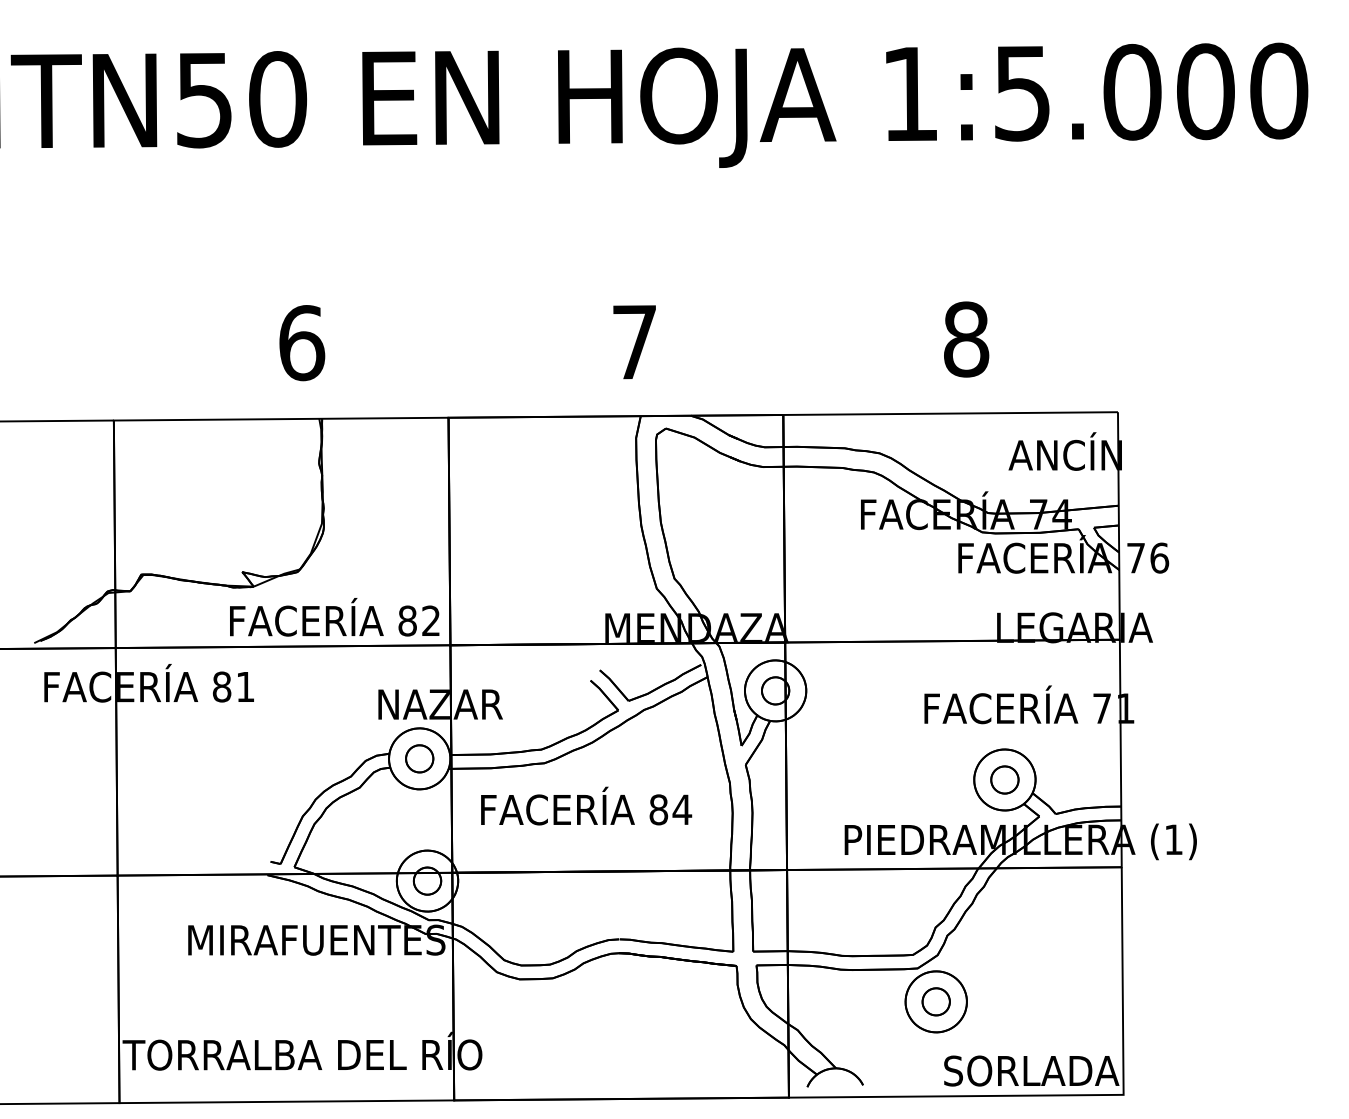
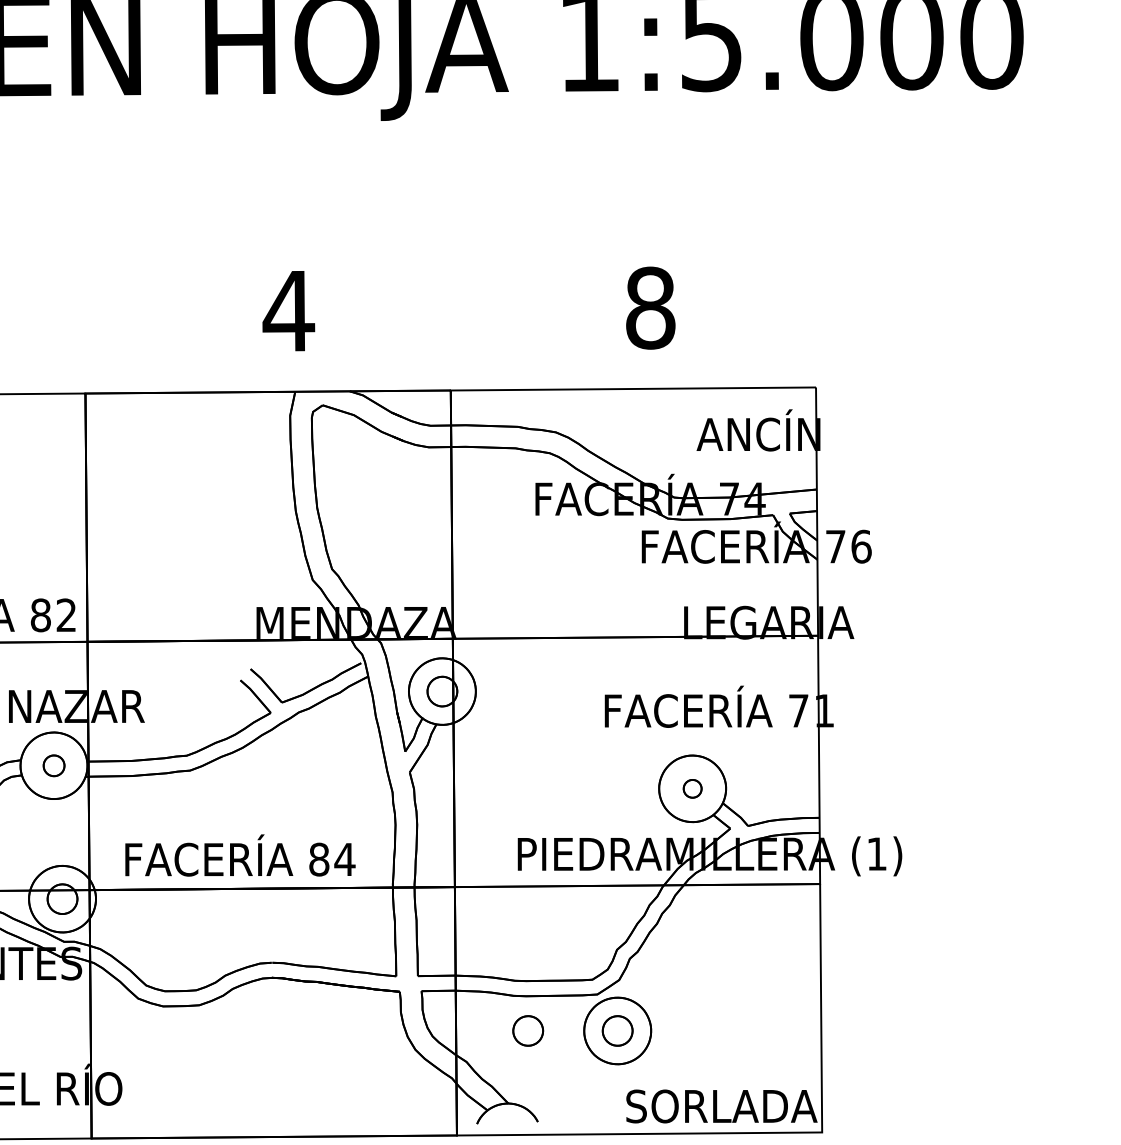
text: (634, 342) -> (288, 311), 7 -> 4
part: (419, 758) -> (53, 765), size x0.7
part: (1004, 779) -> (692, 788), size x0.6
text: (586, 805) -> (240, 854), moved
part: (853, 1001) -> (527, 1030), added

